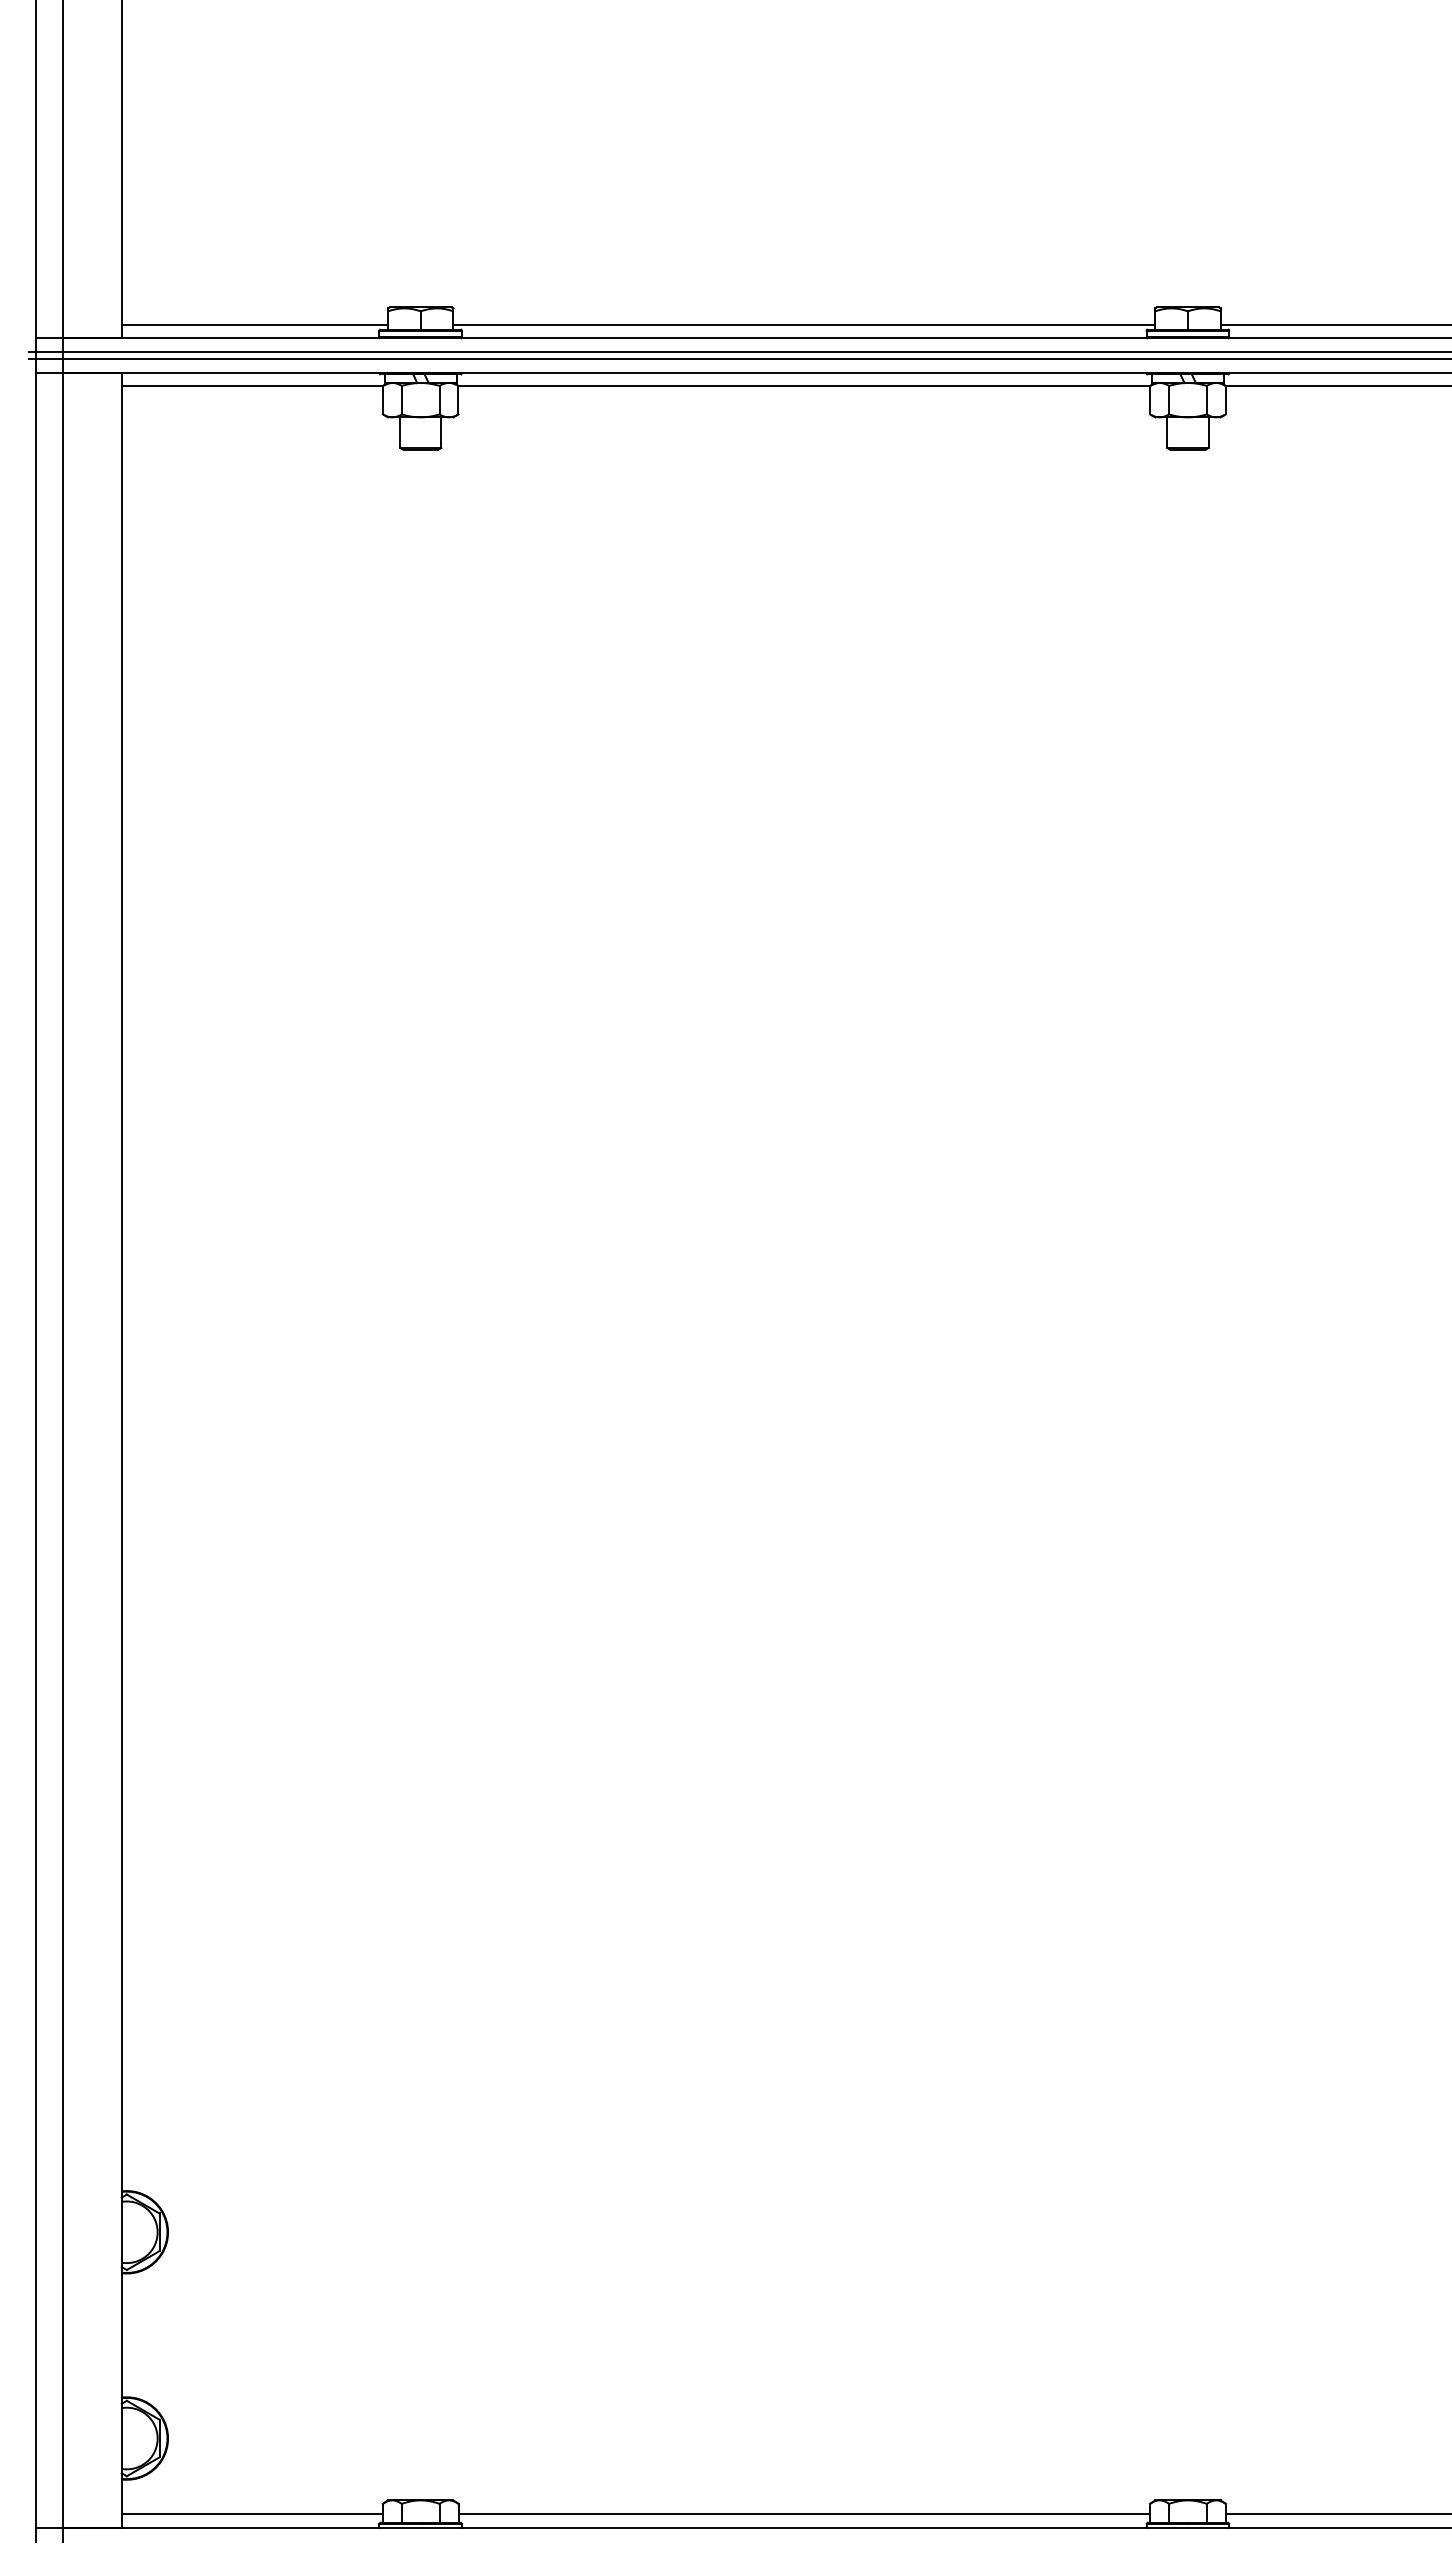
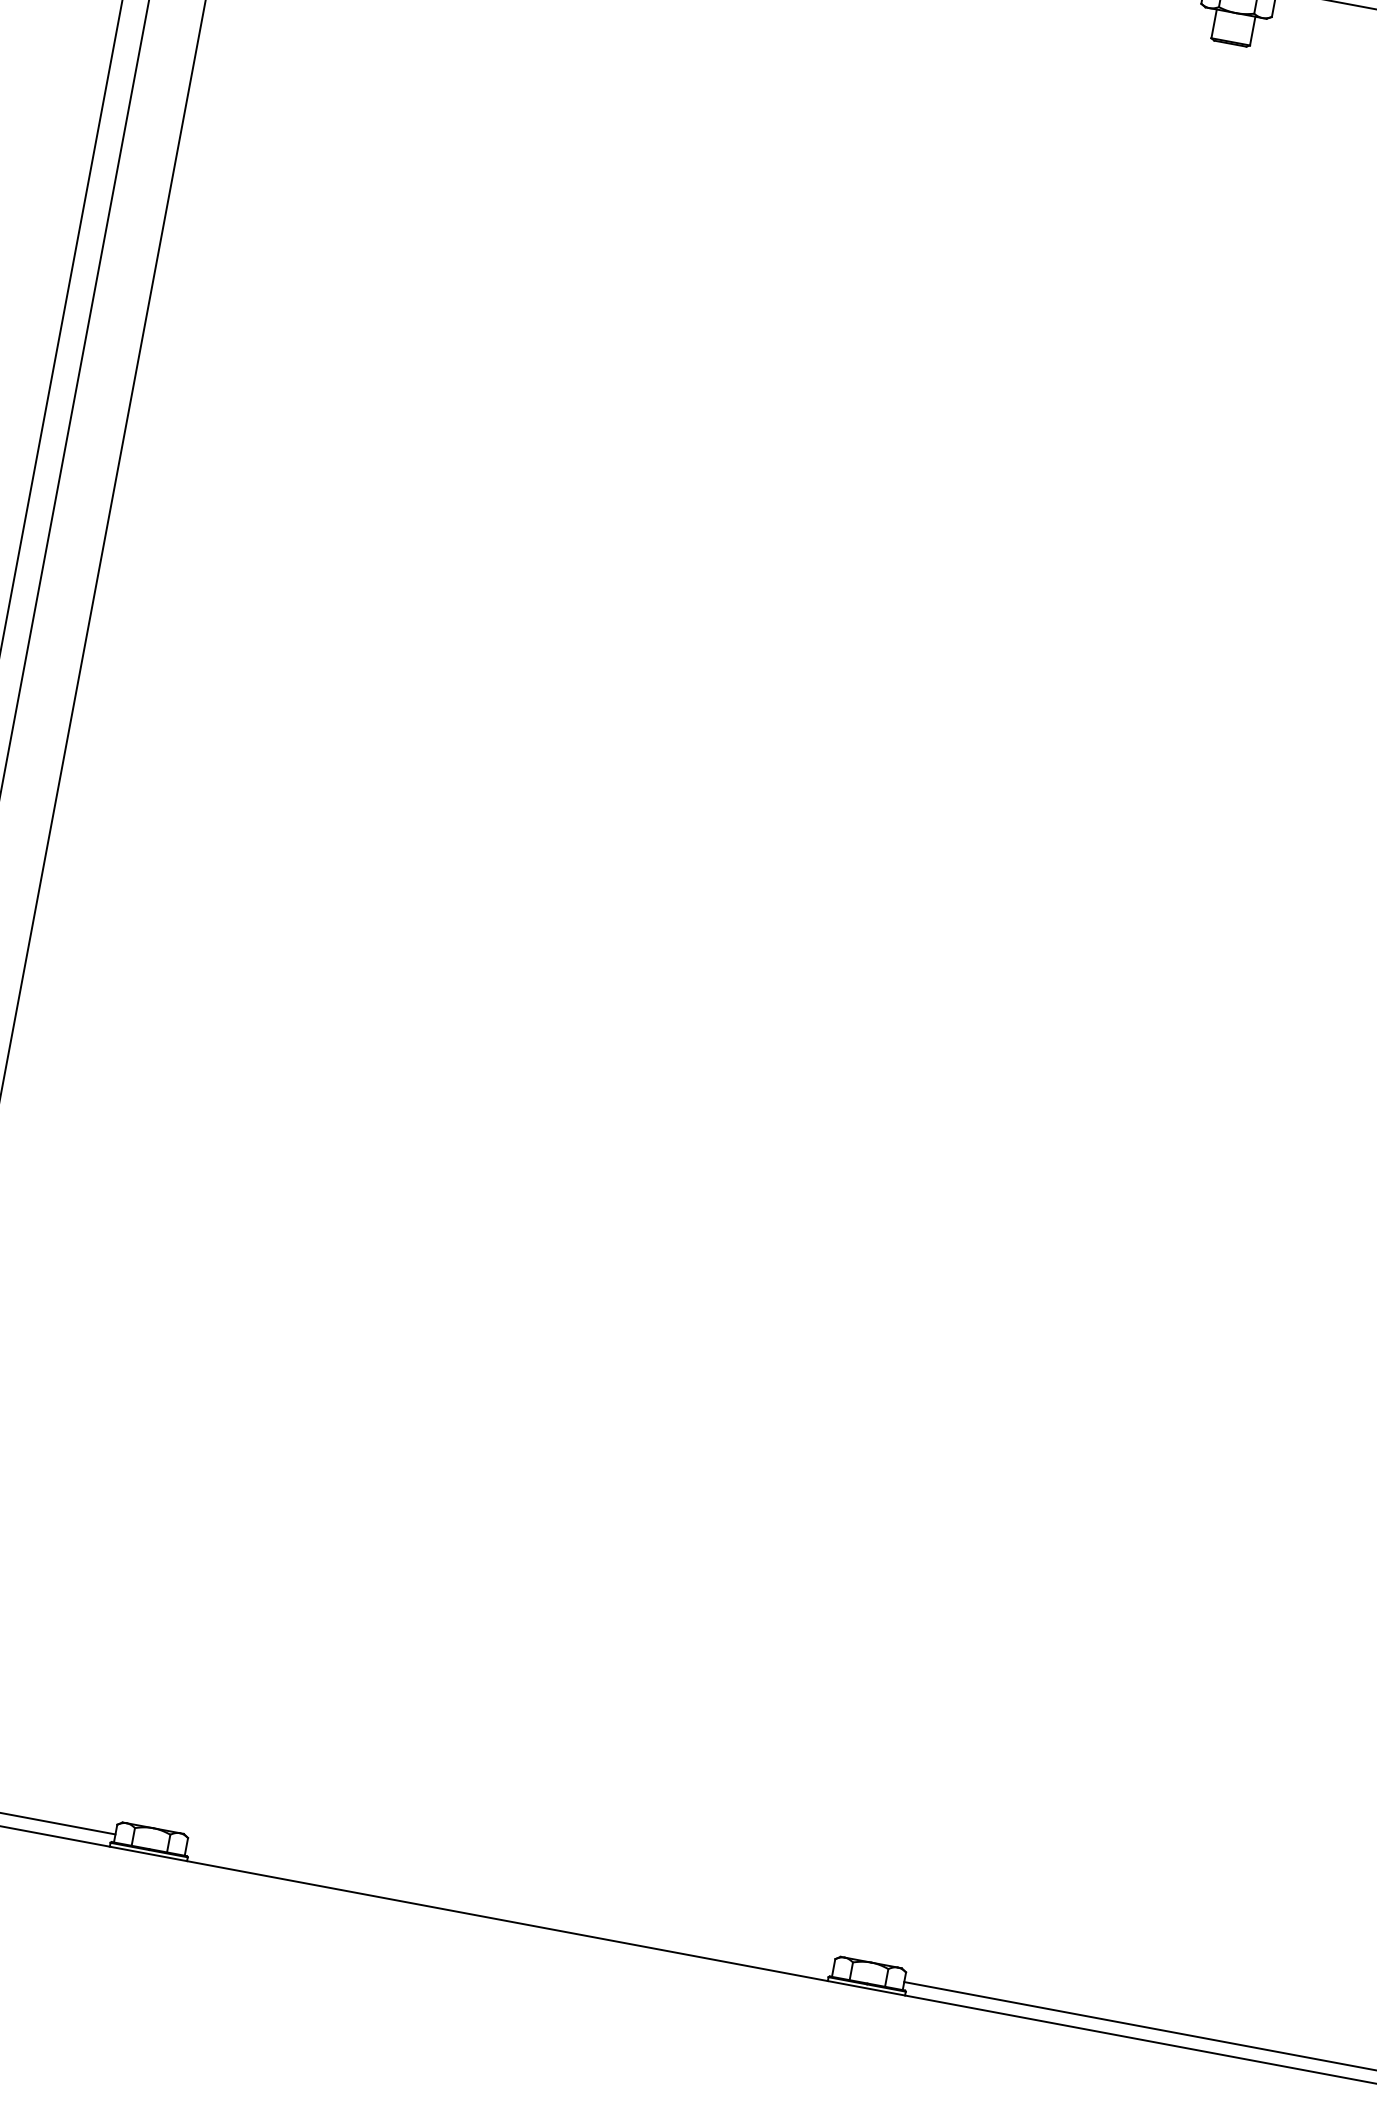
line: (804, 2514) -> (509, 1908), removed

